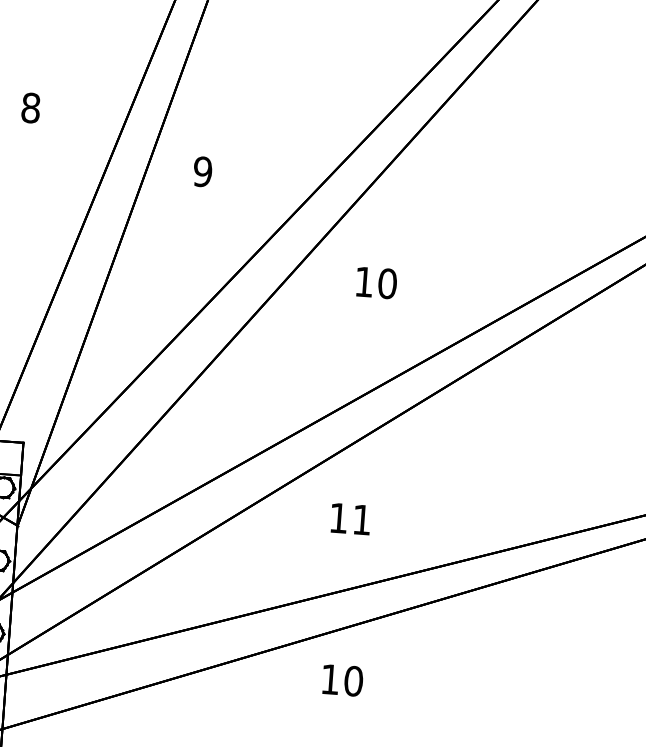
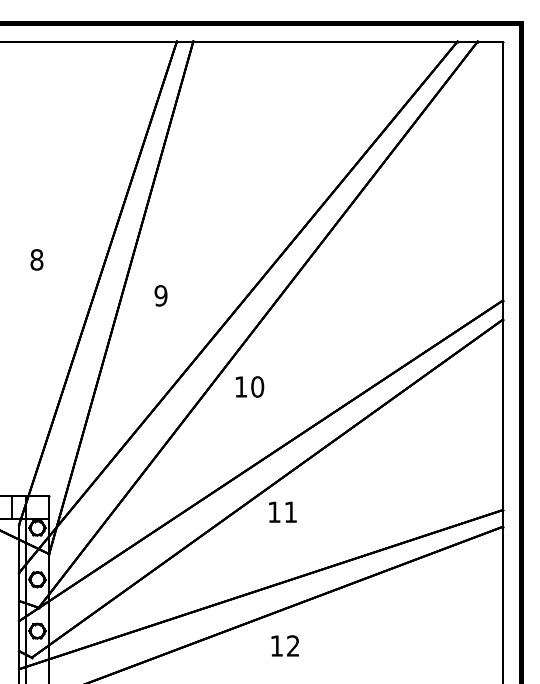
text: (376, 282) -> (249, 386), moved
text: (350, 518) -> (282, 511), moved
text: (352, 680) -> (292, 645), 10 -> 12

